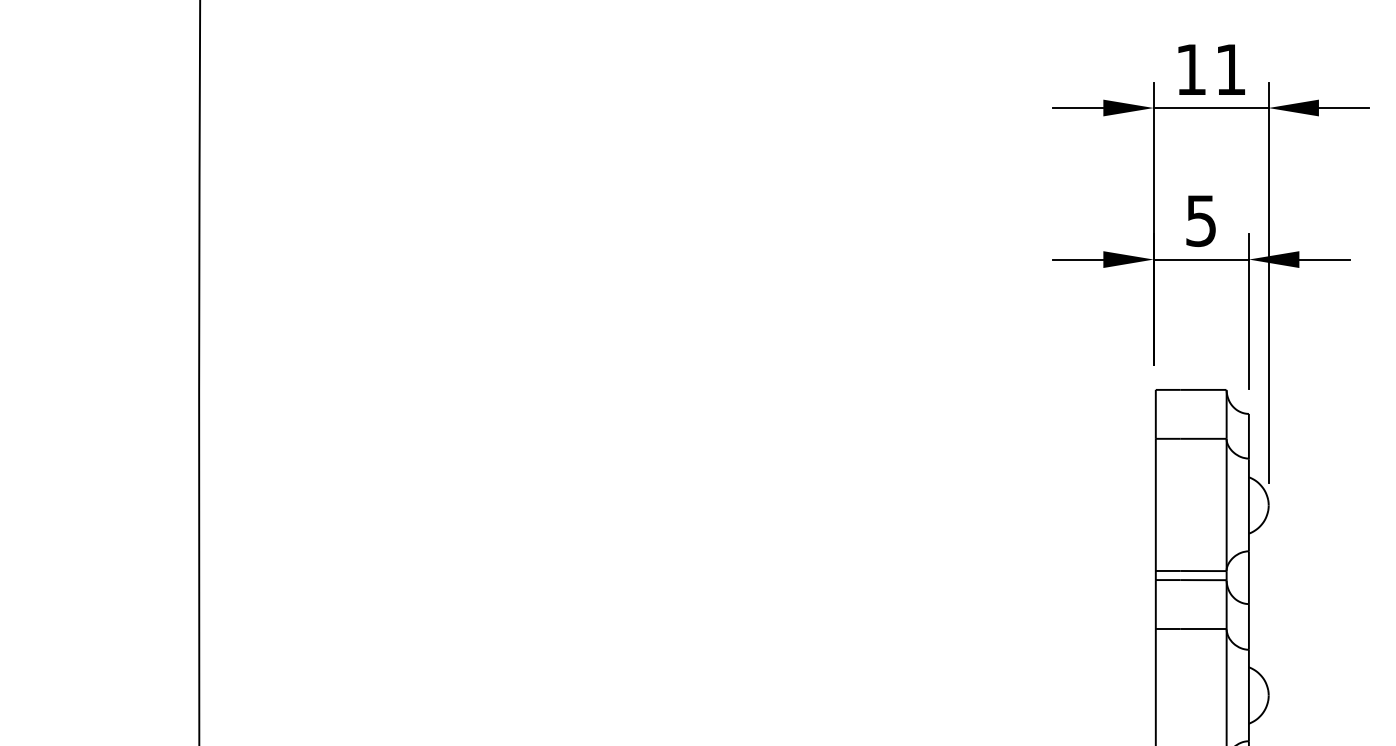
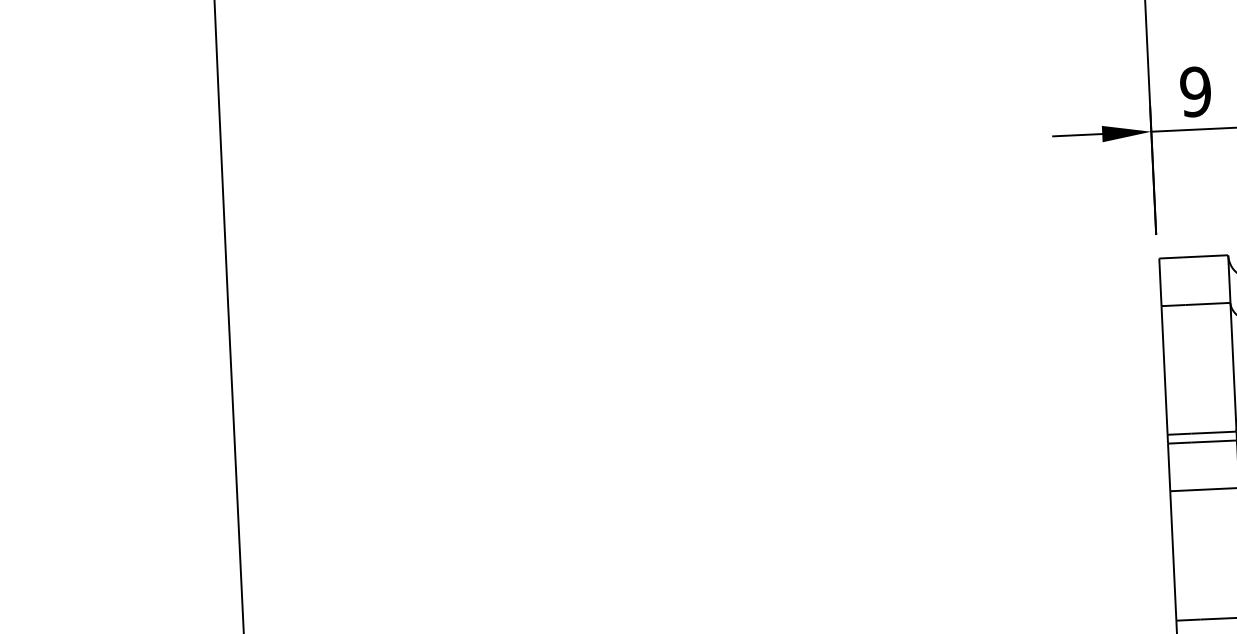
text: (1200, 220) -> (1195, 91), 5 -> 9

